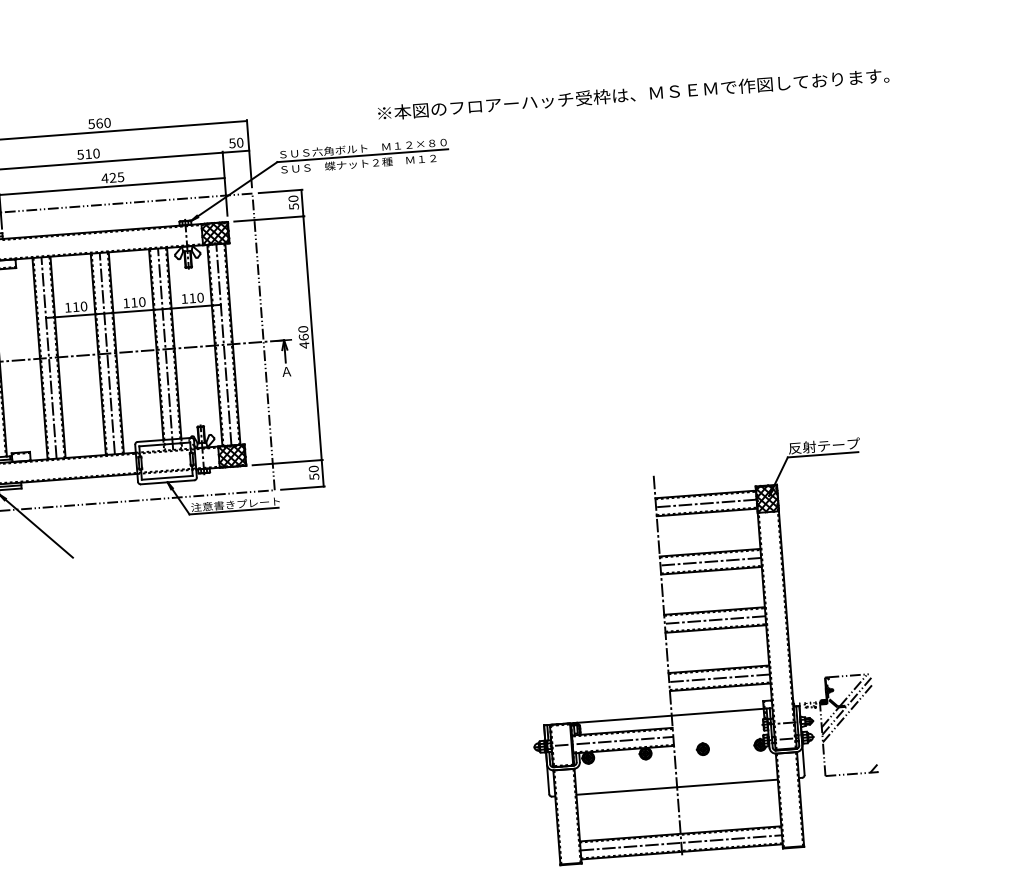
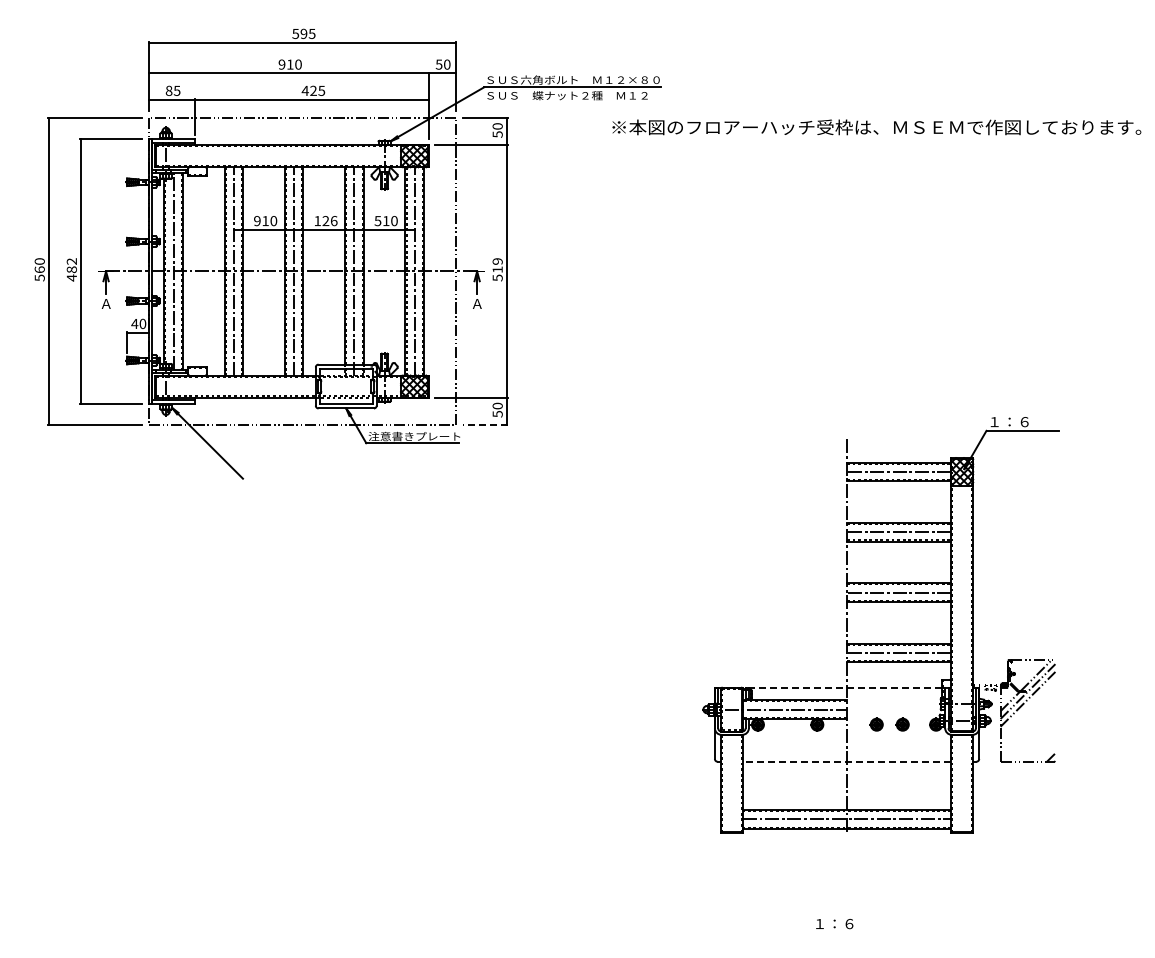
text: (633, 94) -> (876, 127), moved
text: (102, 122) -> (307, 33), 560 -> 595
text: (80, 154) -> (281, 64), 510 -> 910
text: (184, 299) -> (377, 221), 110 -> 510
text: (137, 301) -> (329, 220), 110 -> 126
text: (68, 308) -> (257, 221), 110 -> 910
text: (303, 337) -> (497, 269), 460 -> 519
text: (823, 445) -> (1024, 421), 反射テープ -> １：６
line: (303, 487) -> (485, 424), solid -> dashed
line: (653, 716) -> (828, 687), solid -> dashed
part: (728, 747) -> (902, 724), added
line: (676, 787) -> (846, 761), solid -> dashed

